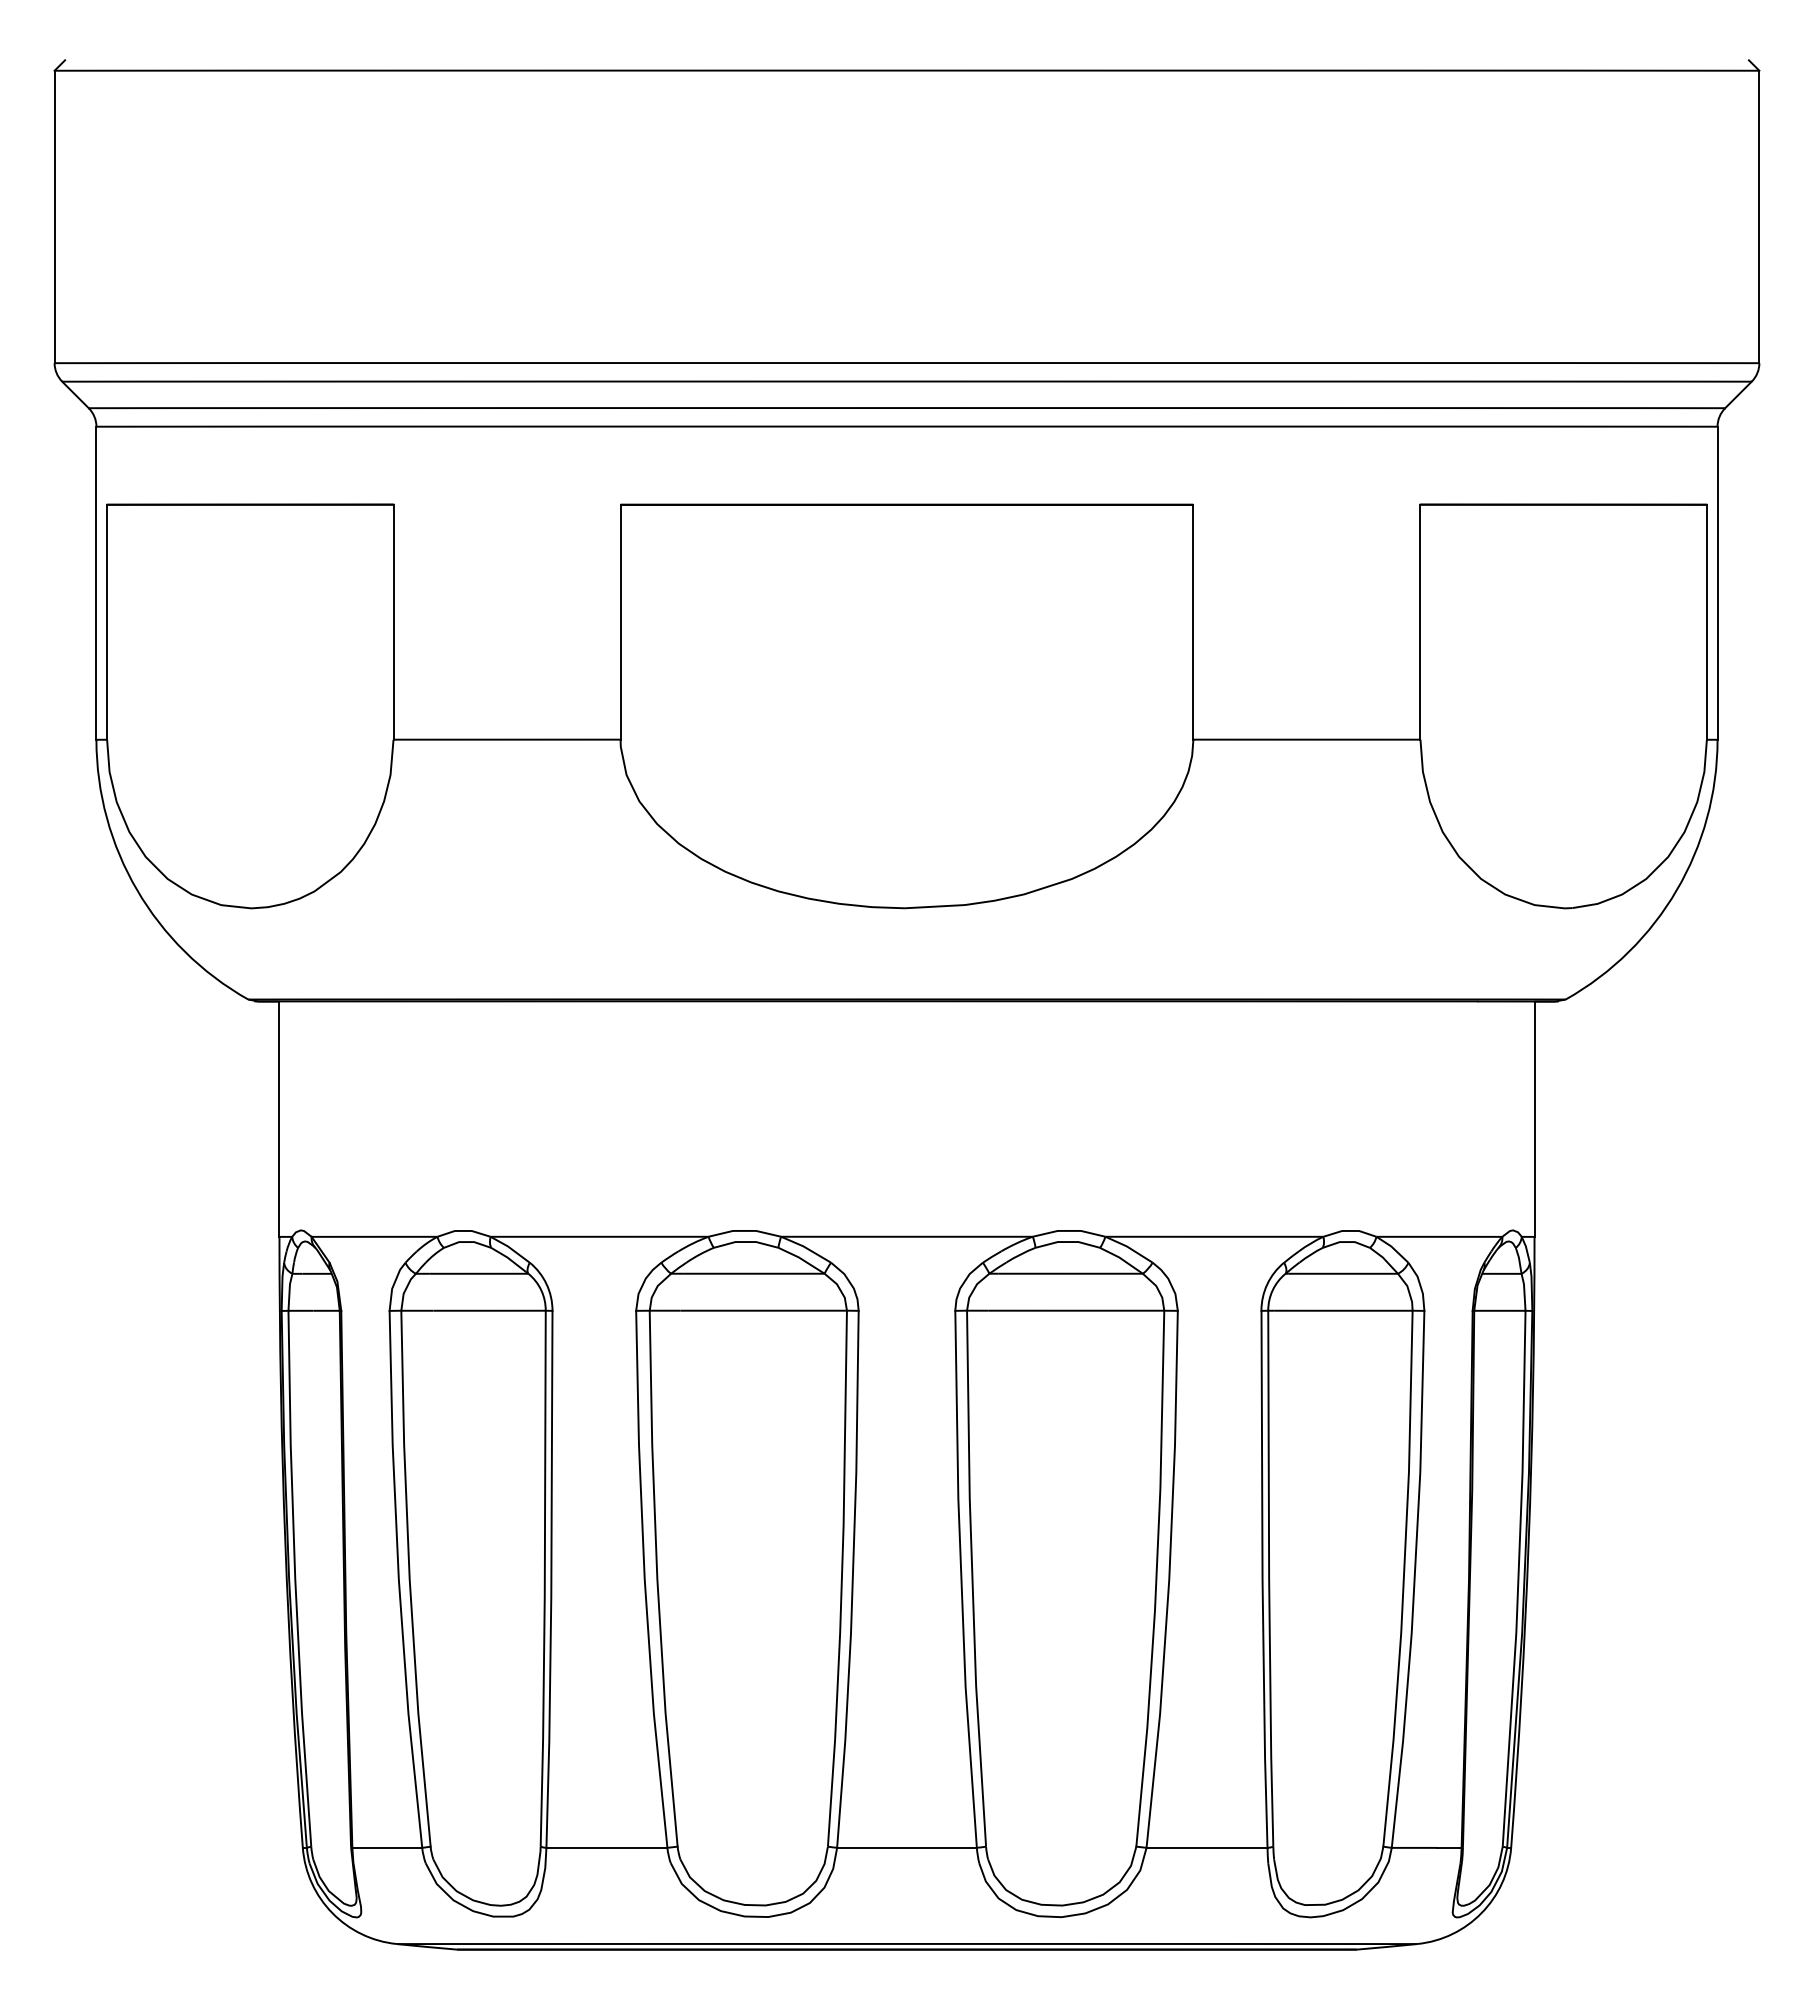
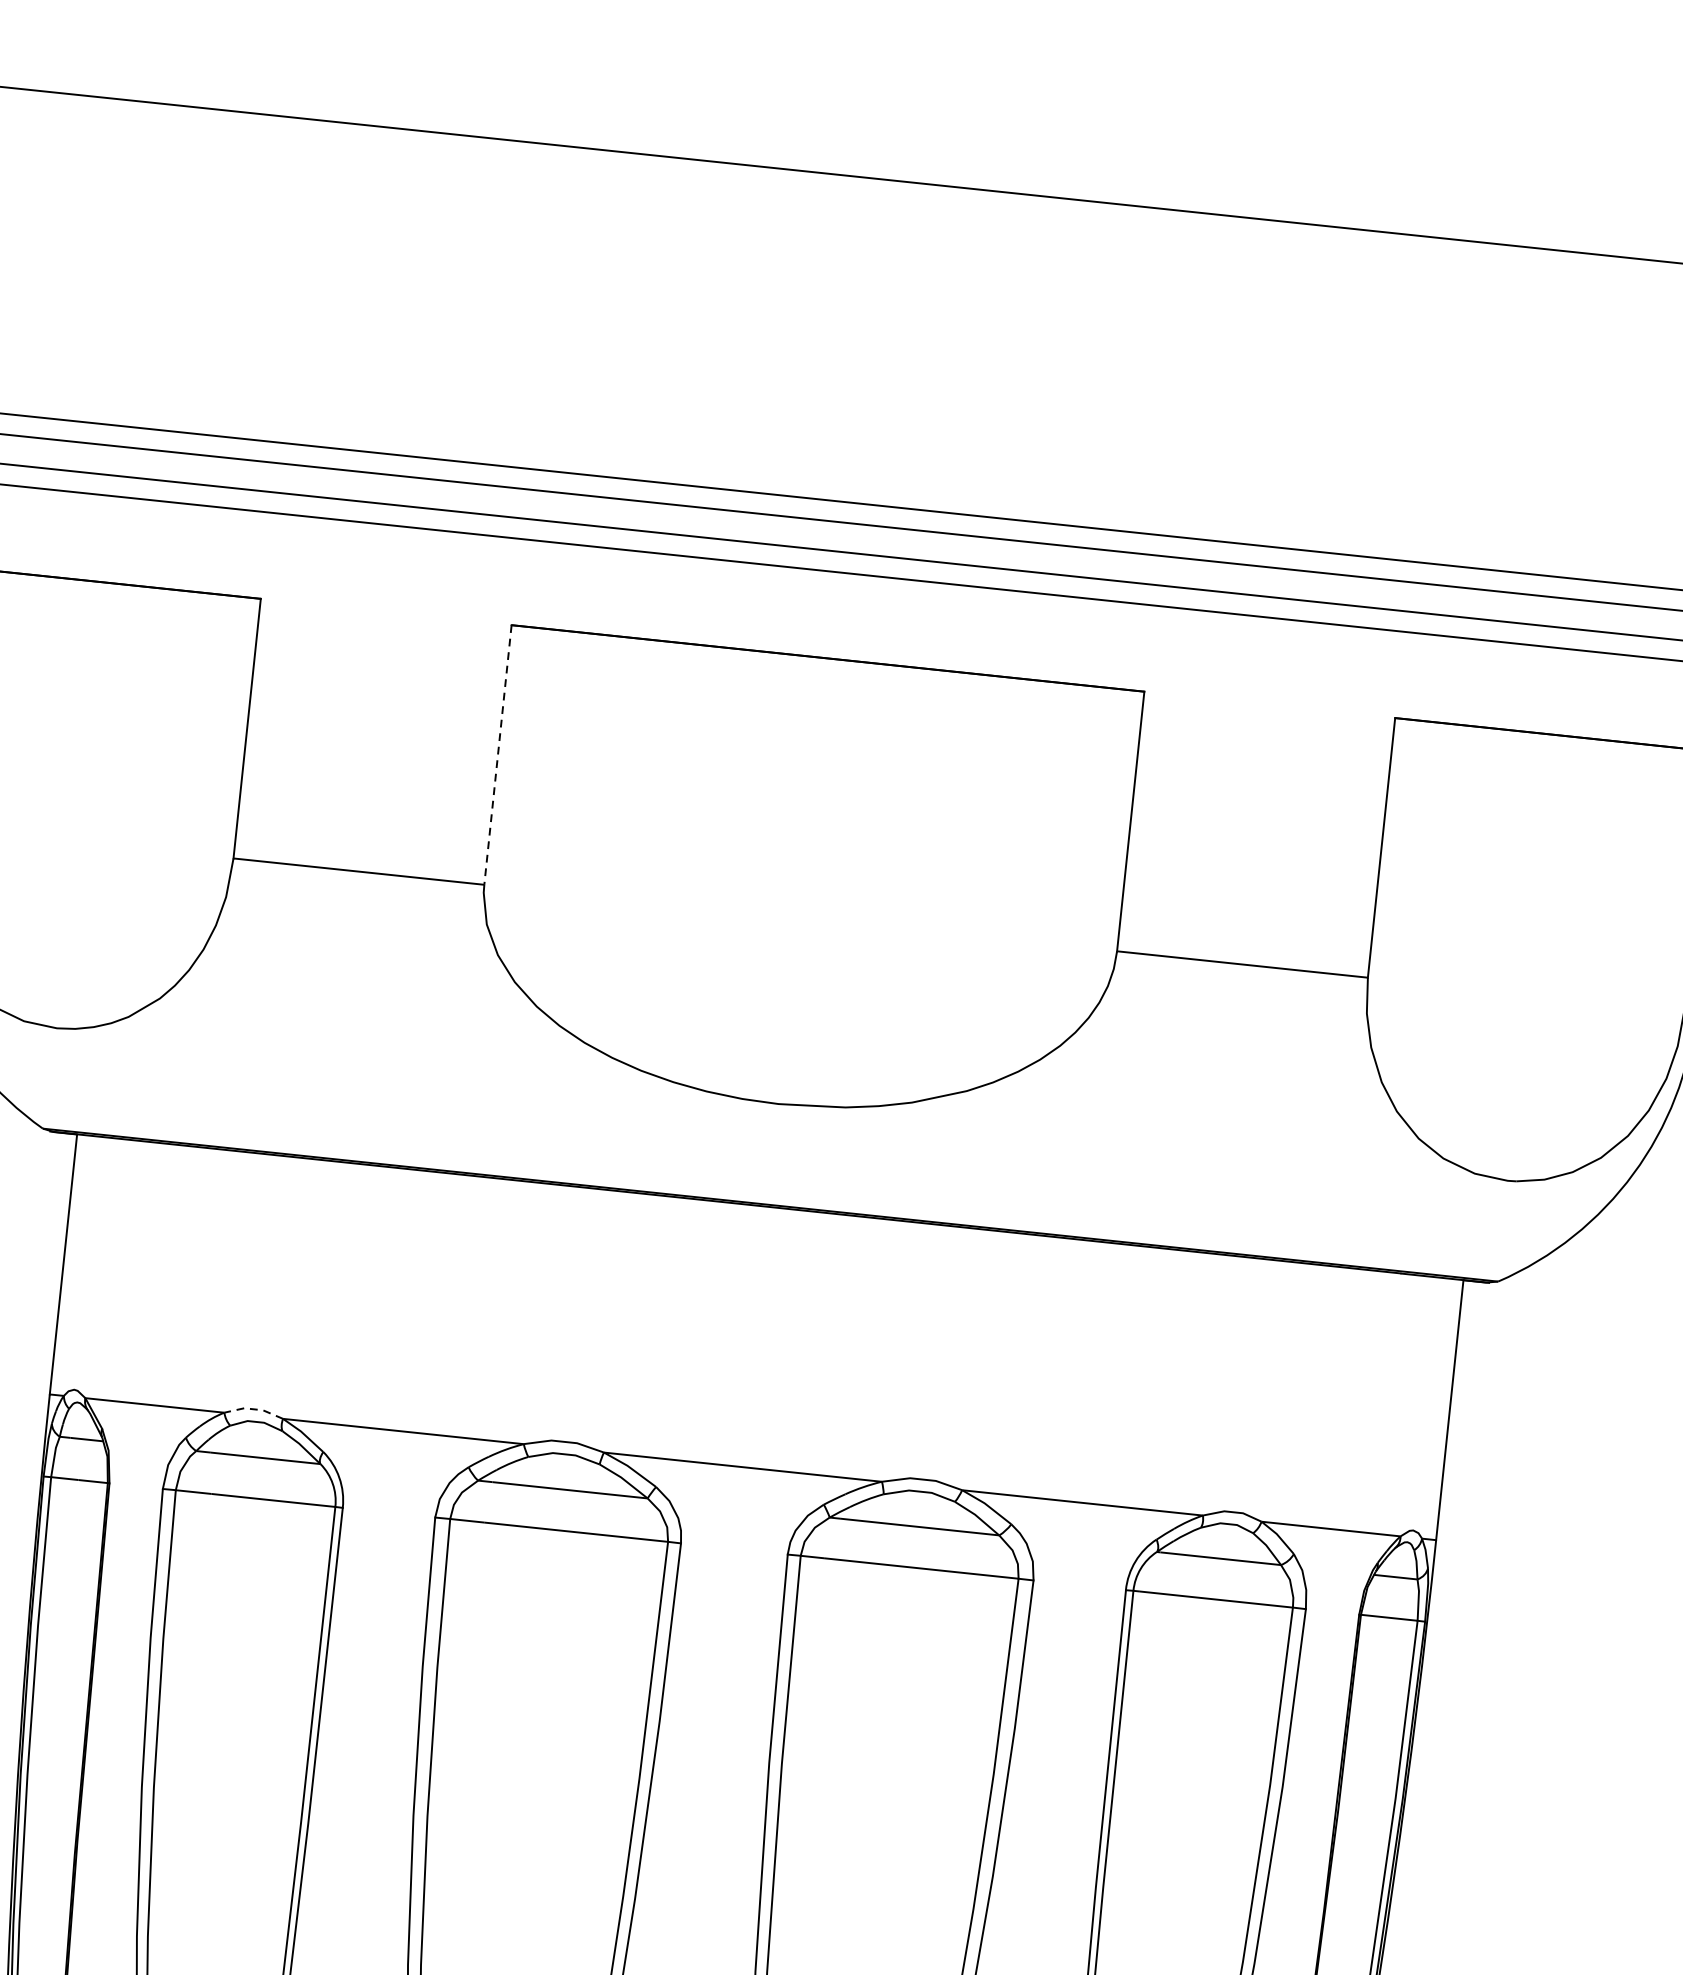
line: (620, 622) -> (497, 755), solid -> dashed
line: (463, 1230) -> (253, 1408), solid -> dashed

